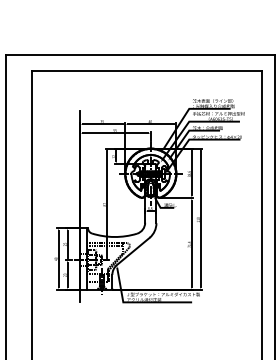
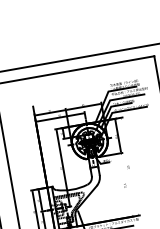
line: (200, 218) -> (129, 166), removed
line: (191, 243) -> (126, 184), removed

